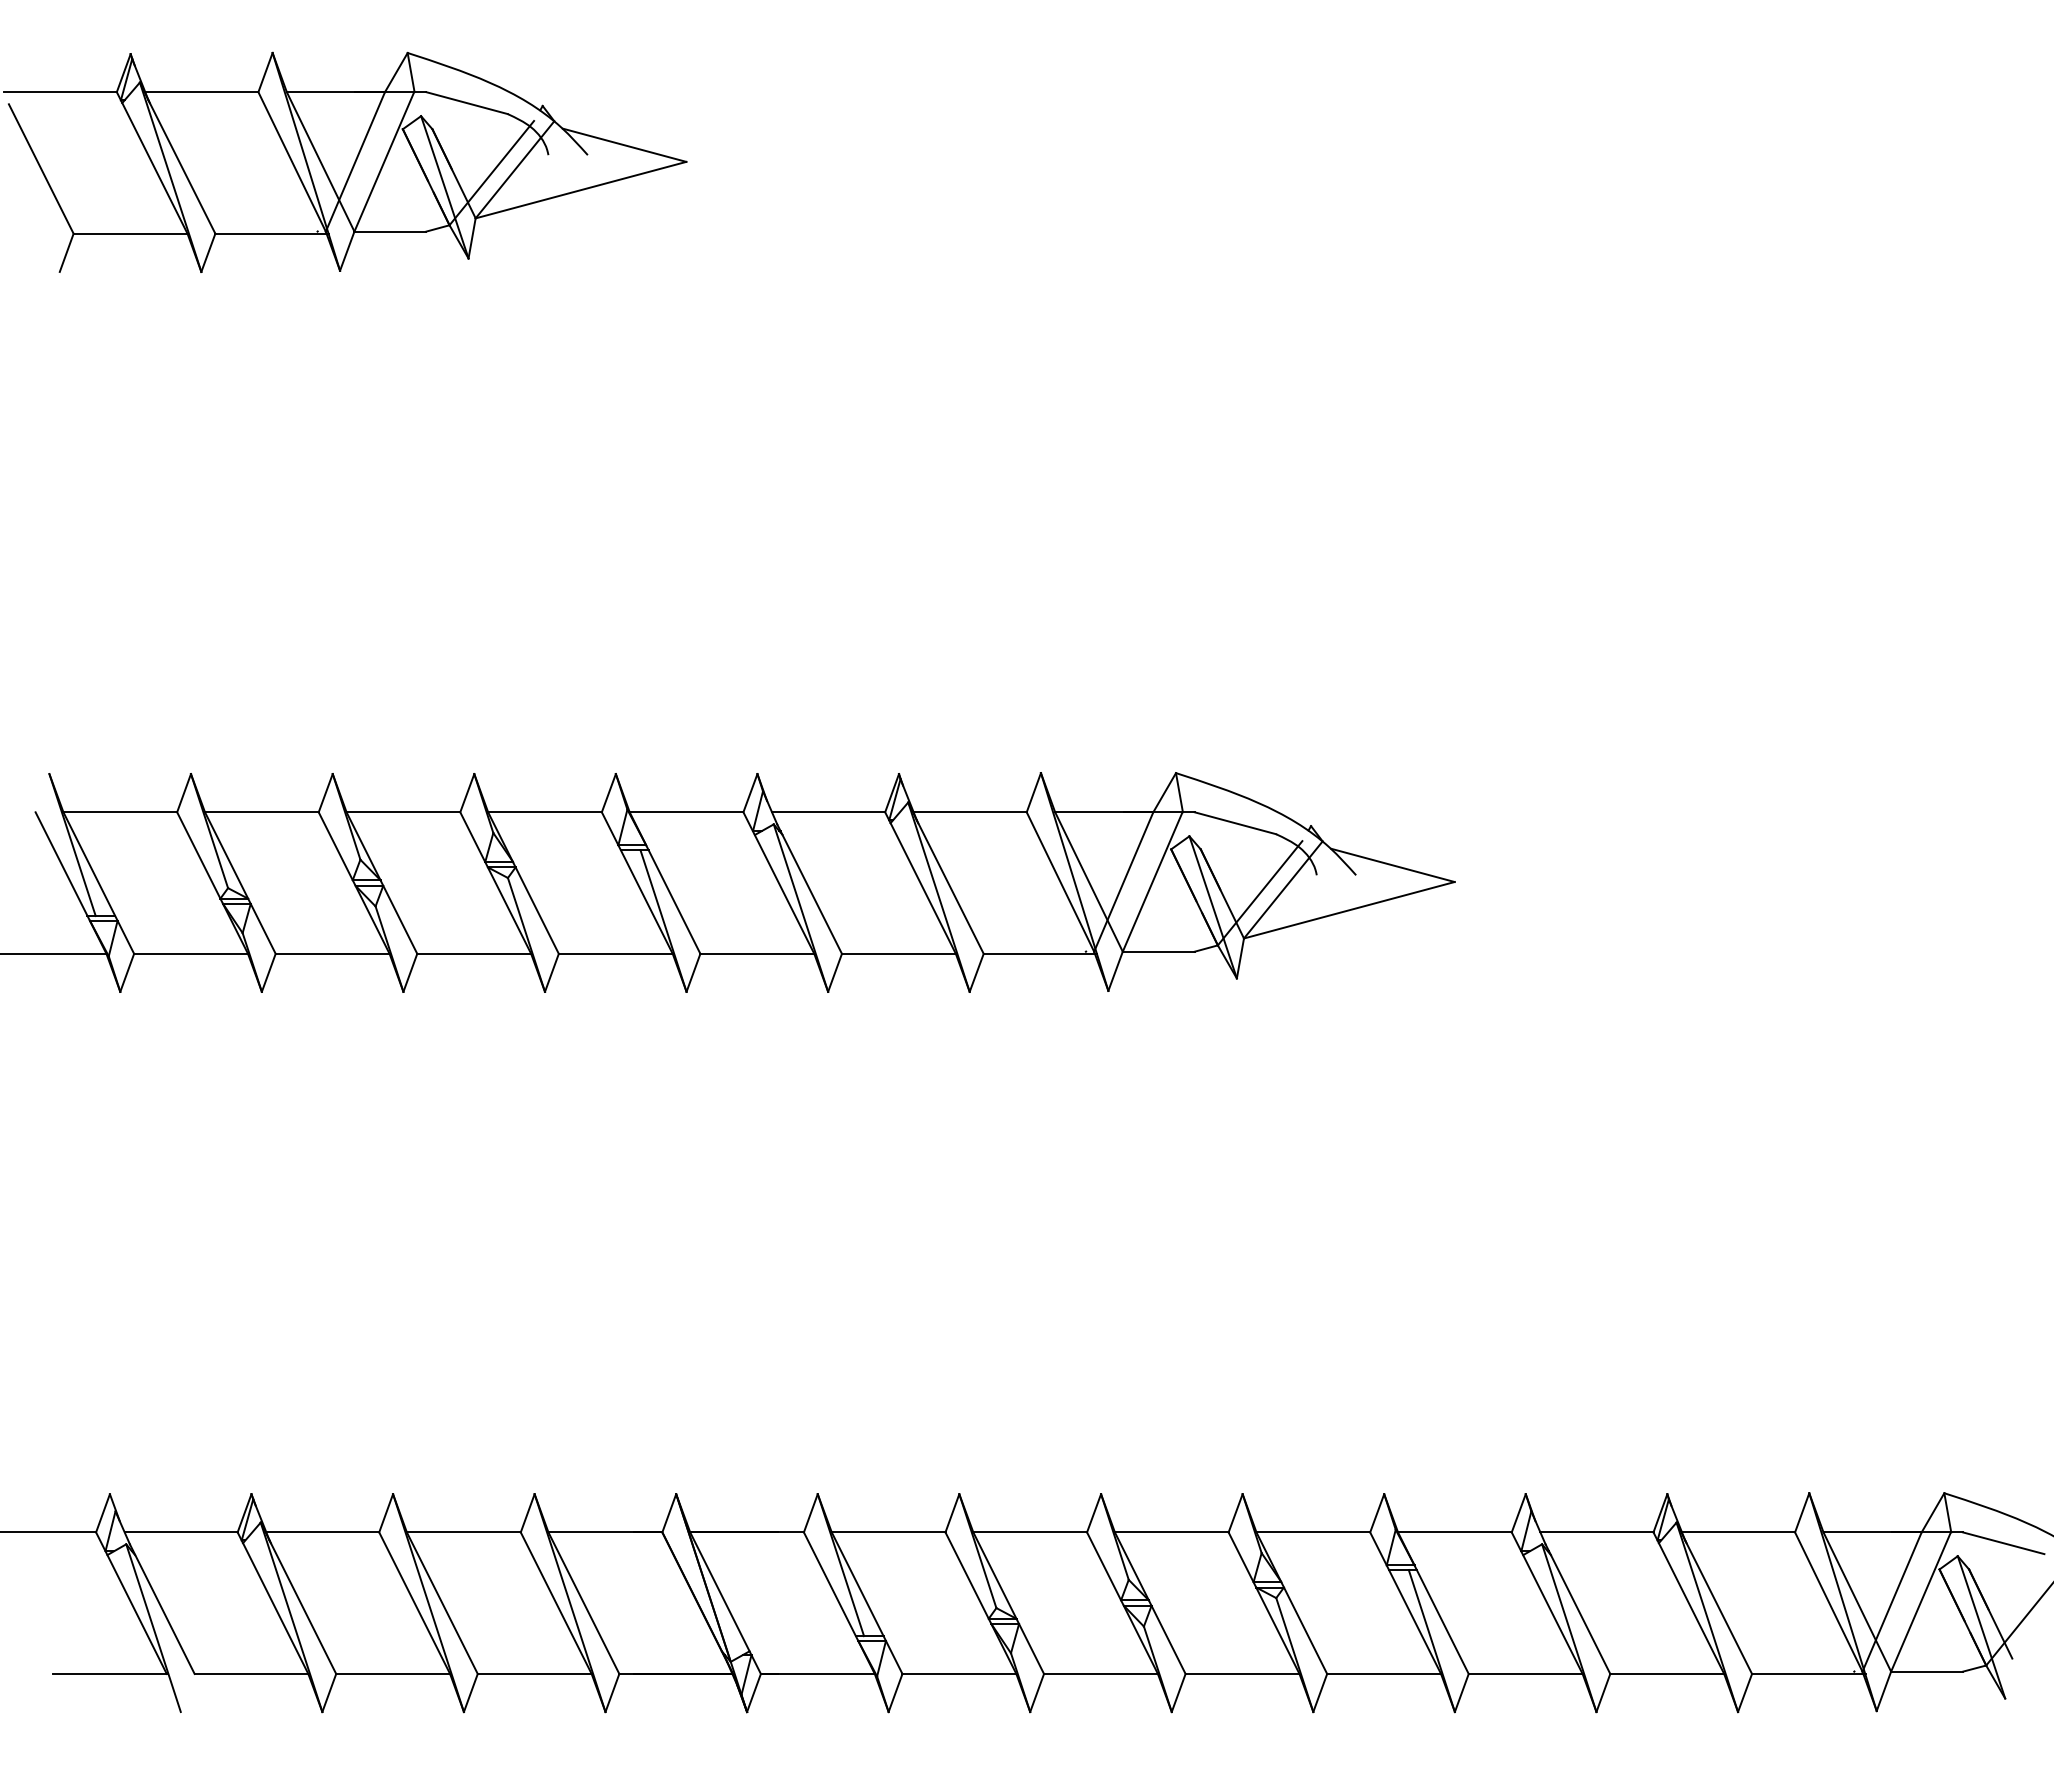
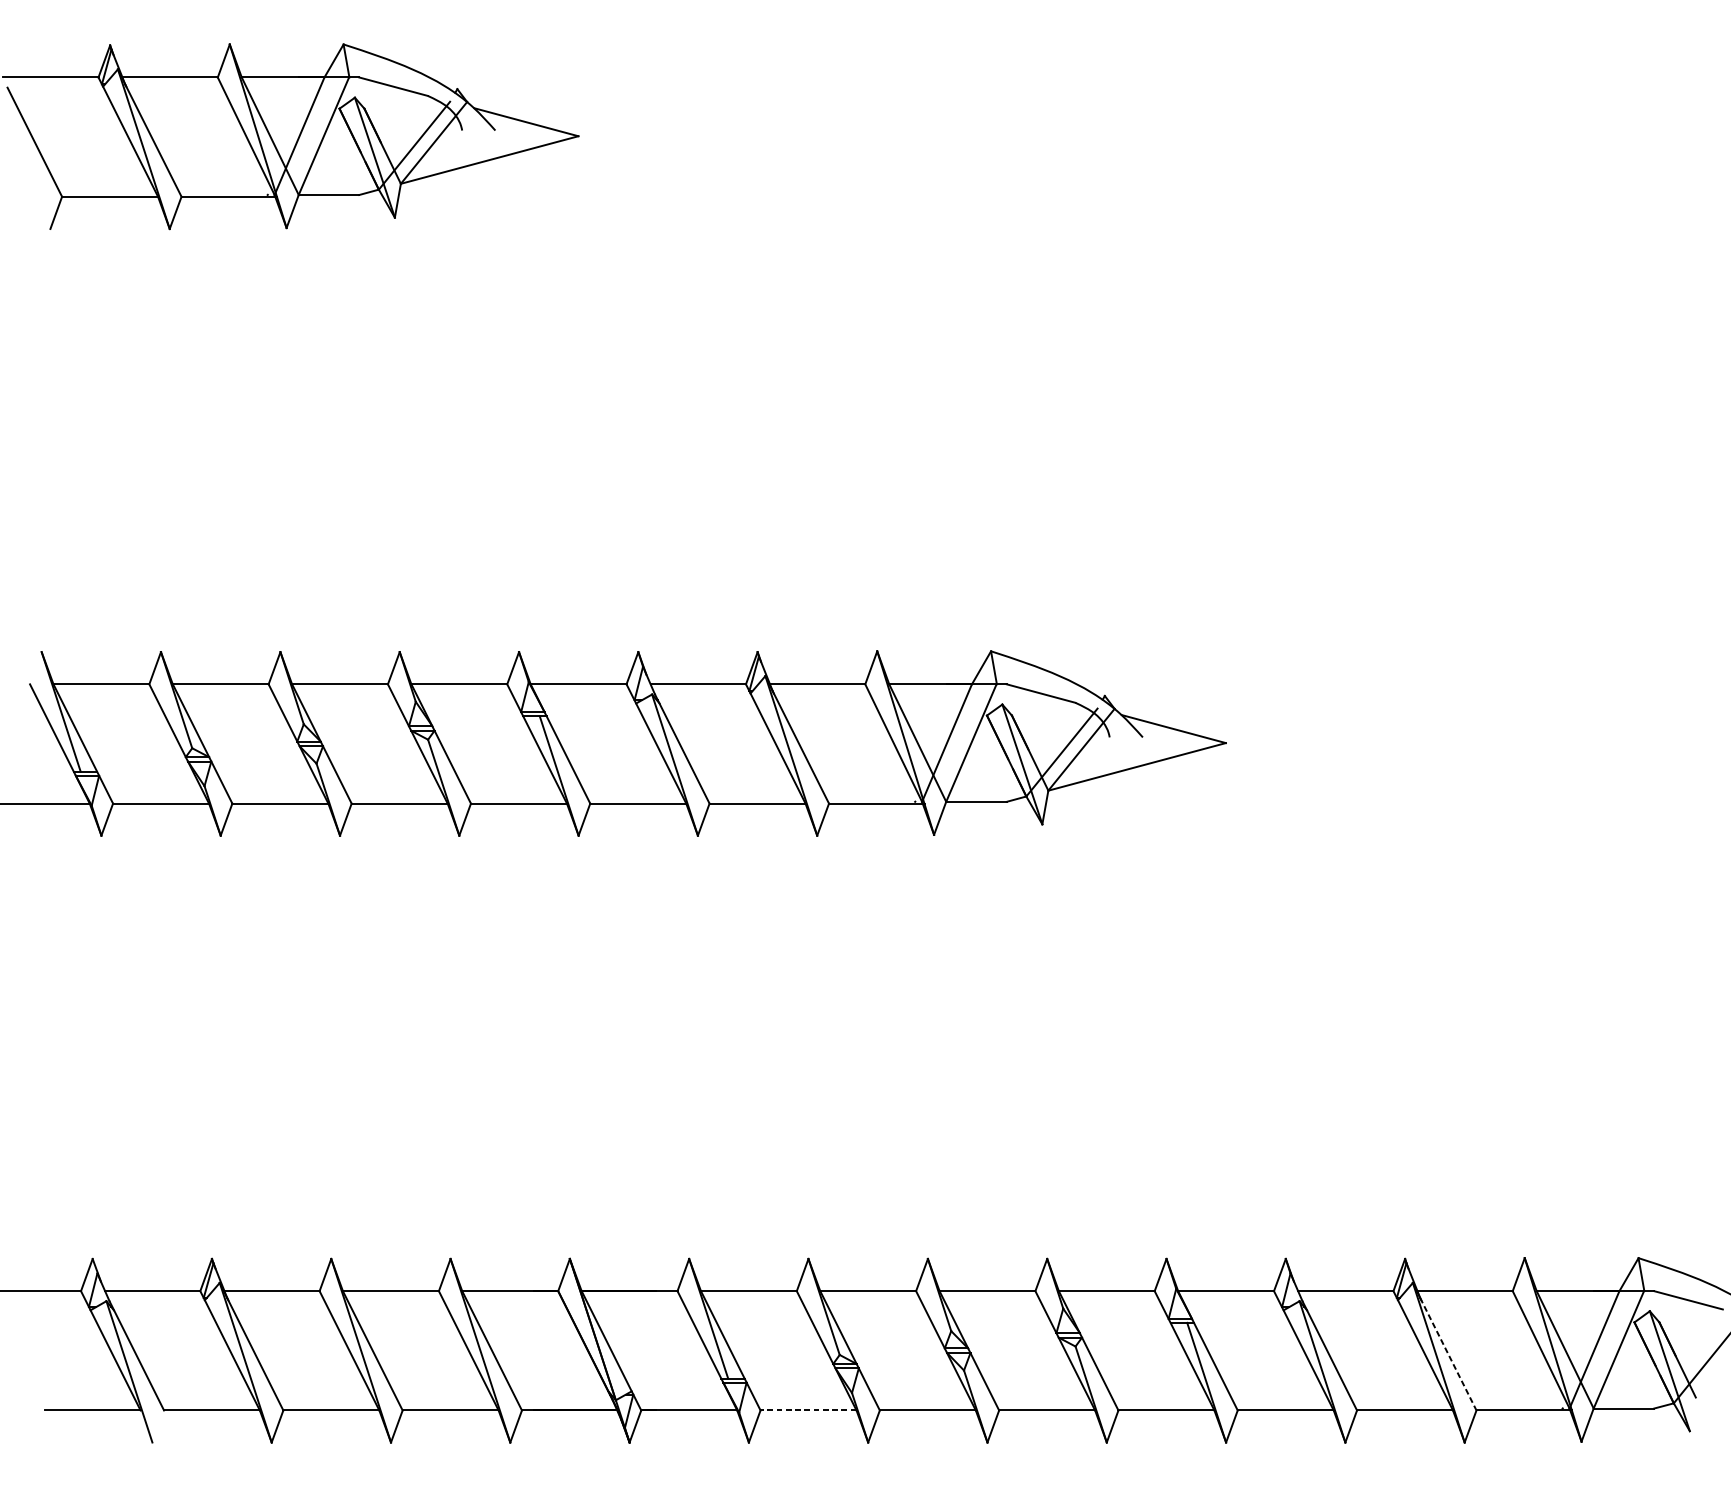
line: (1718, 1607) -> (1448, 1354), solid -> dashed
line: (959, 1673) -> (808, 1410), solid -> dashed

